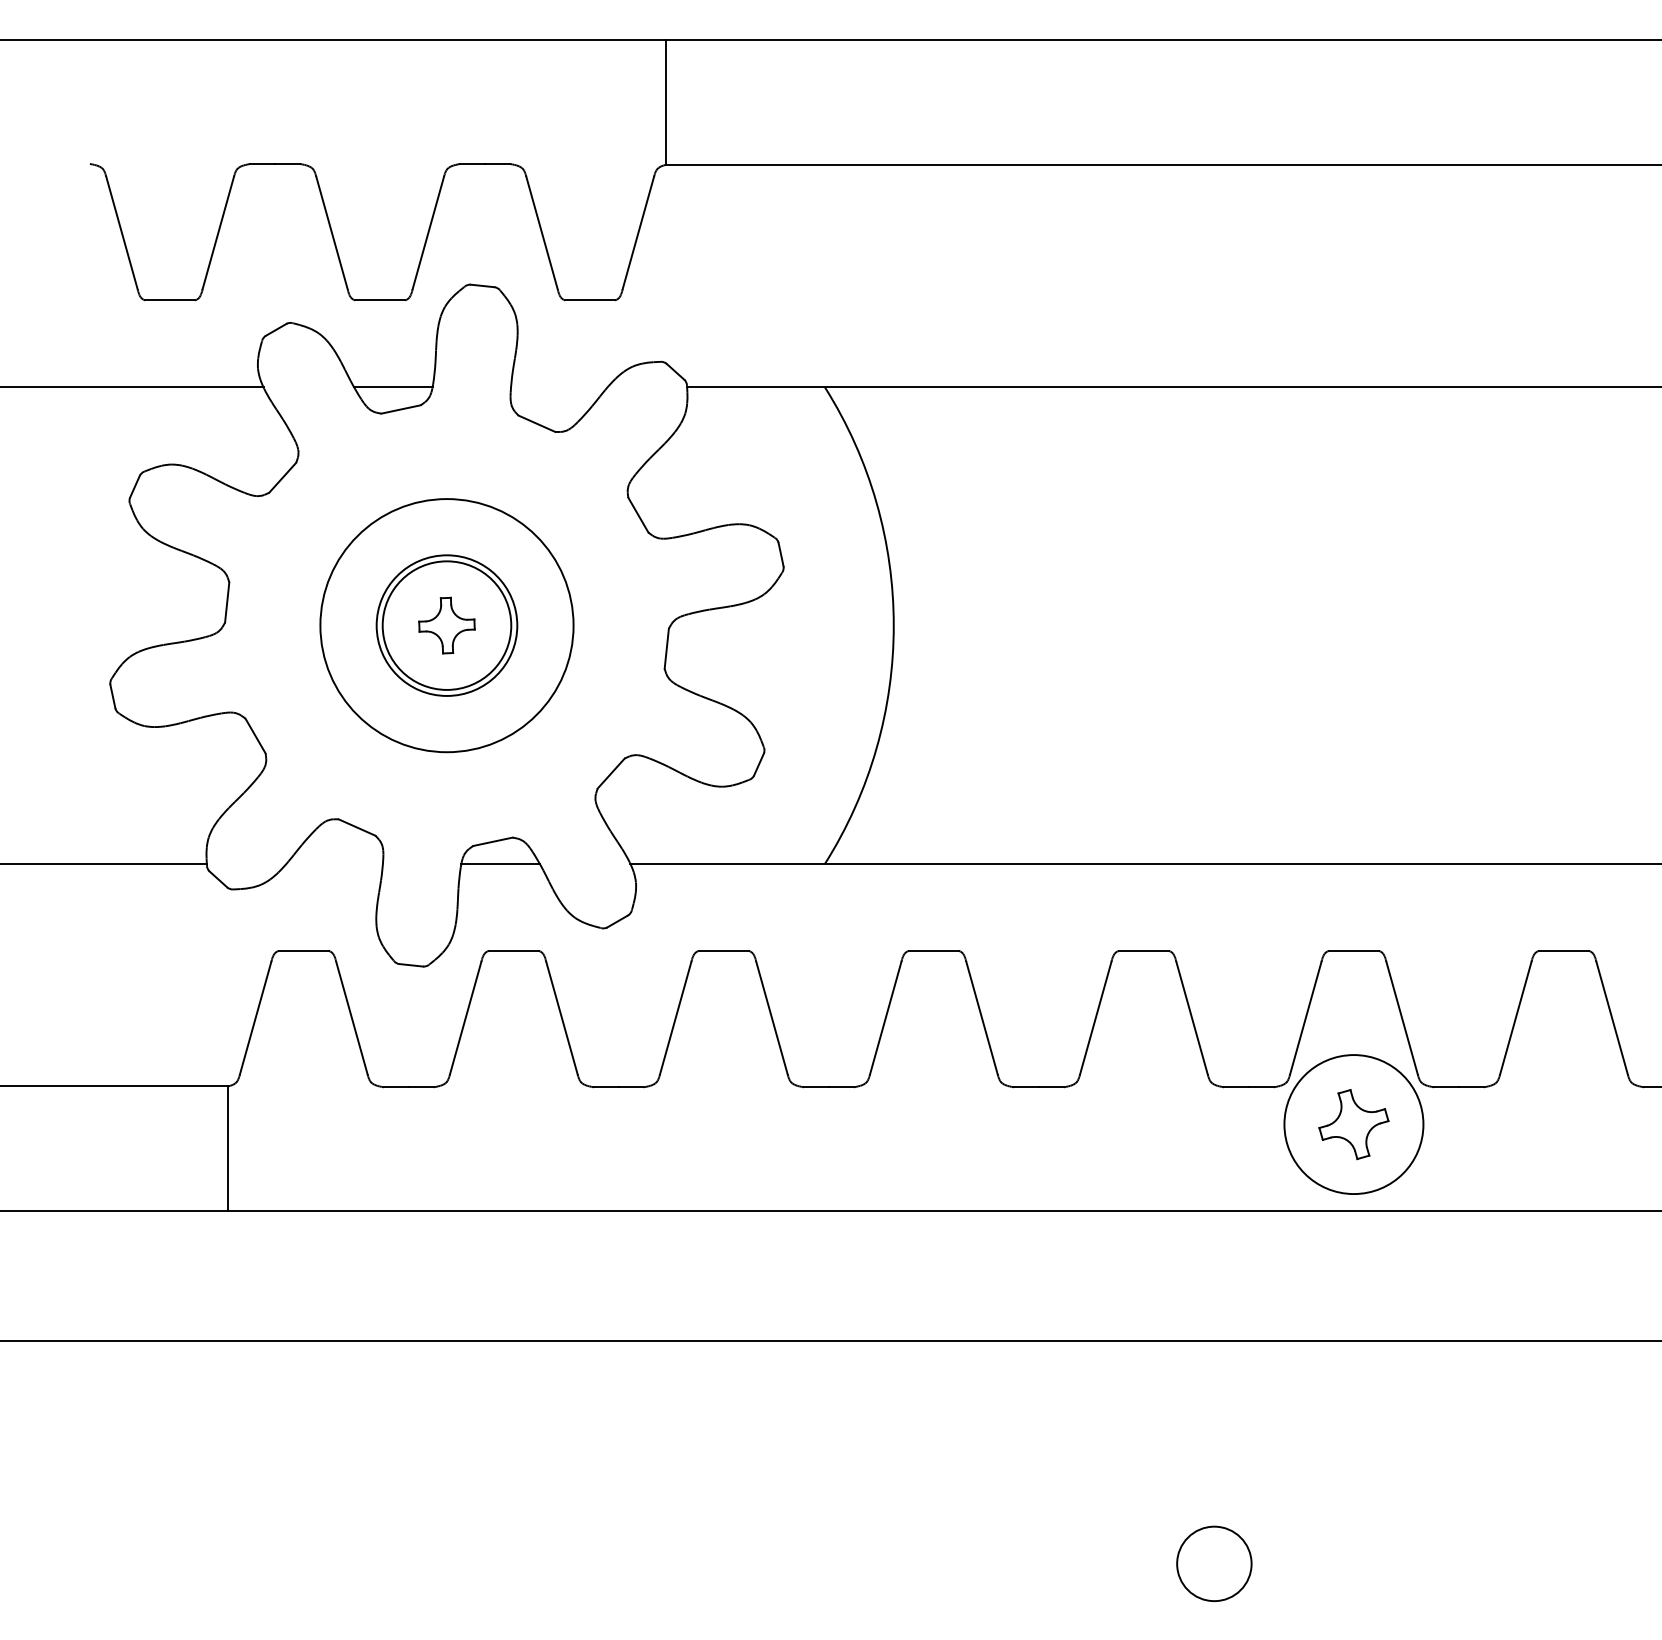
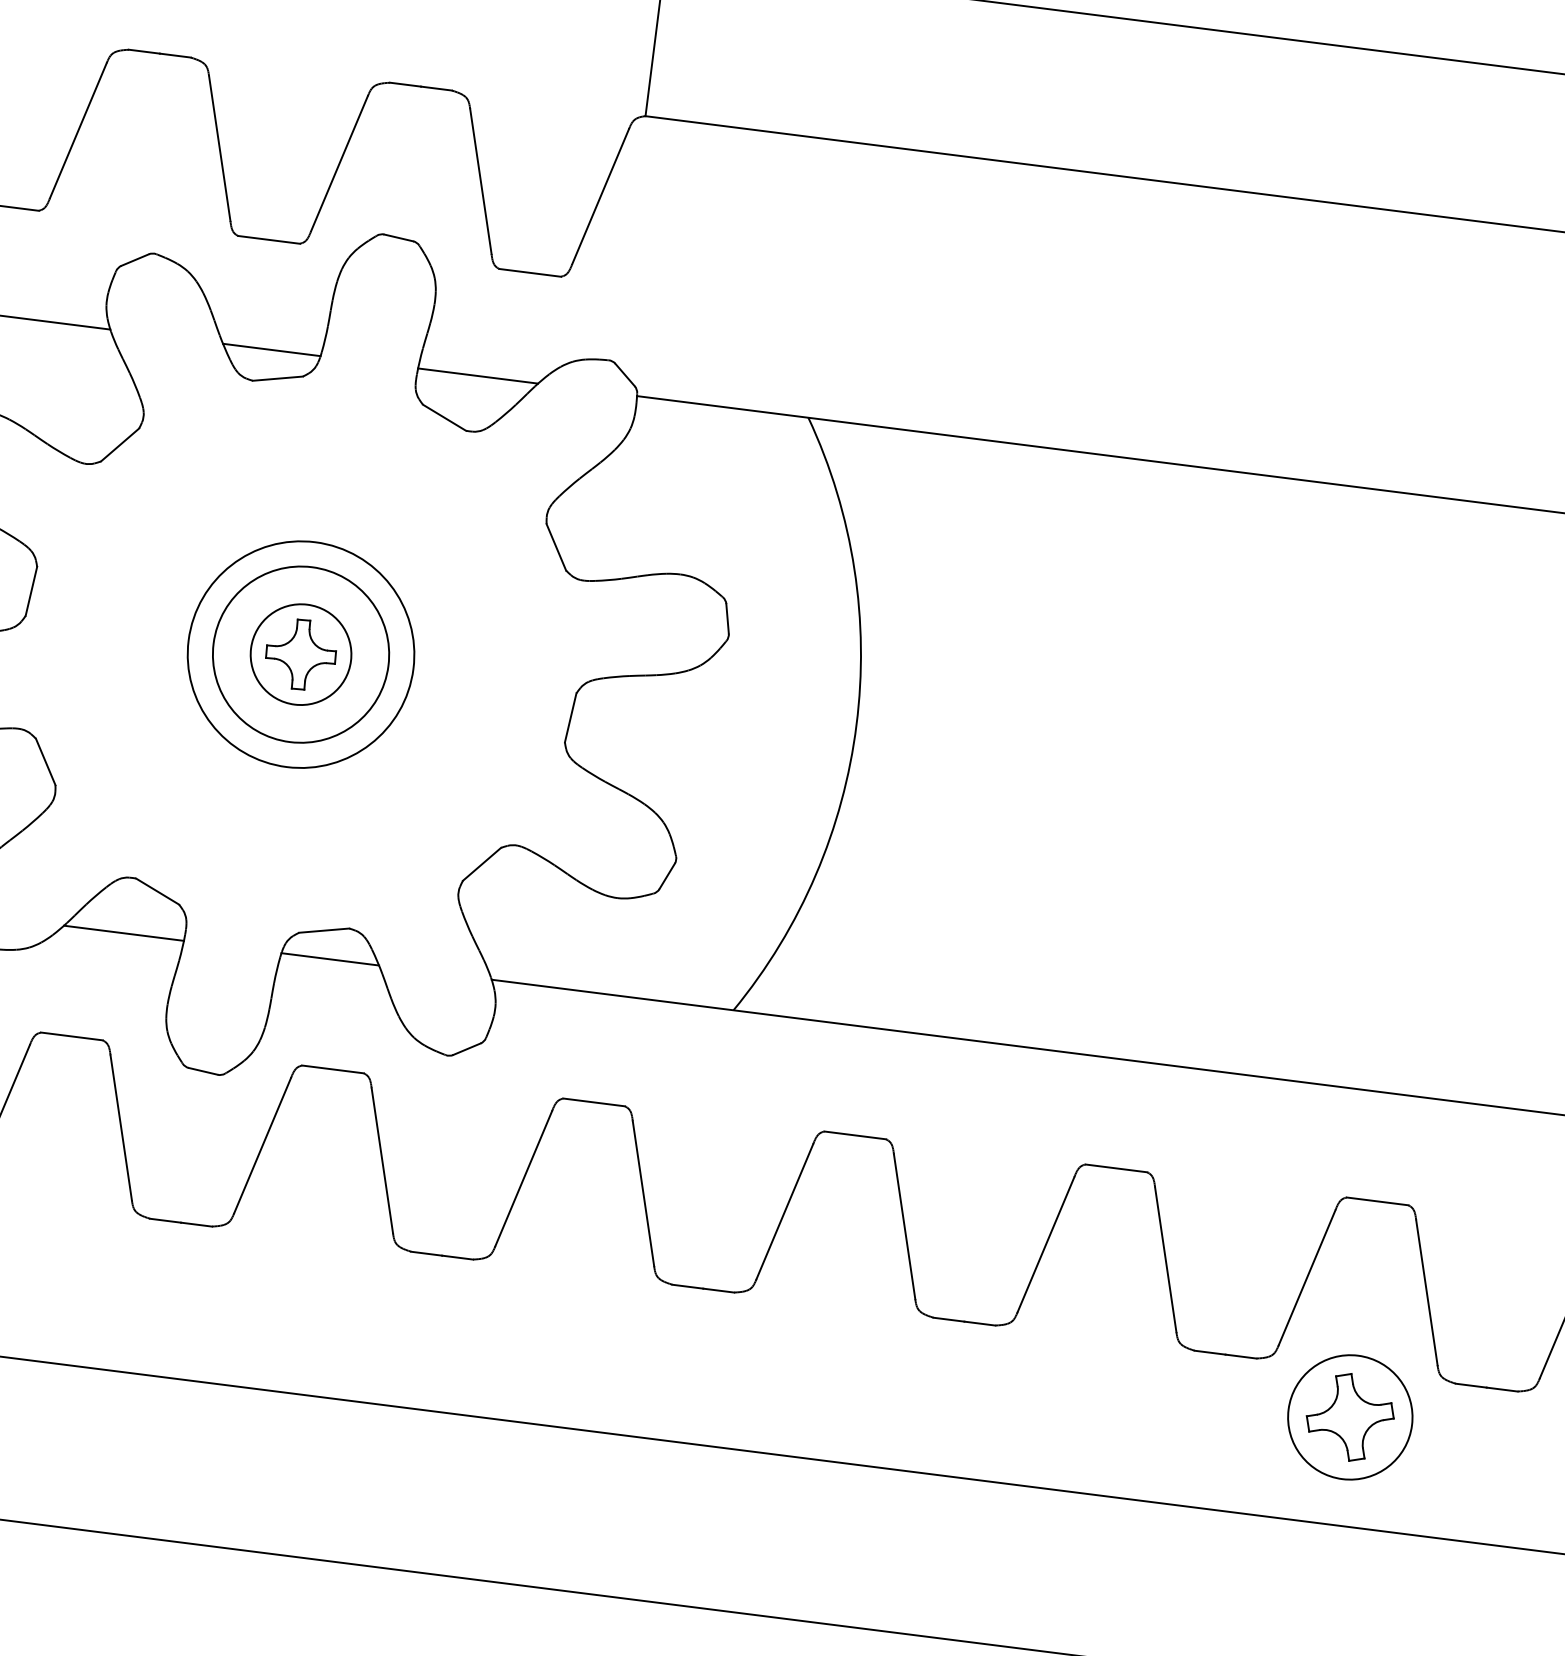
line: (559, 387) -> (478, 376), added
circle: (446, 625) -> (300, 654), size x0.62
circle: (446, 625) -> (300, 654), size x0.71
line: (334, 863) -> (123, 932), added
circle: (1353, 1124) -> (1349, 1417), size x0.71

